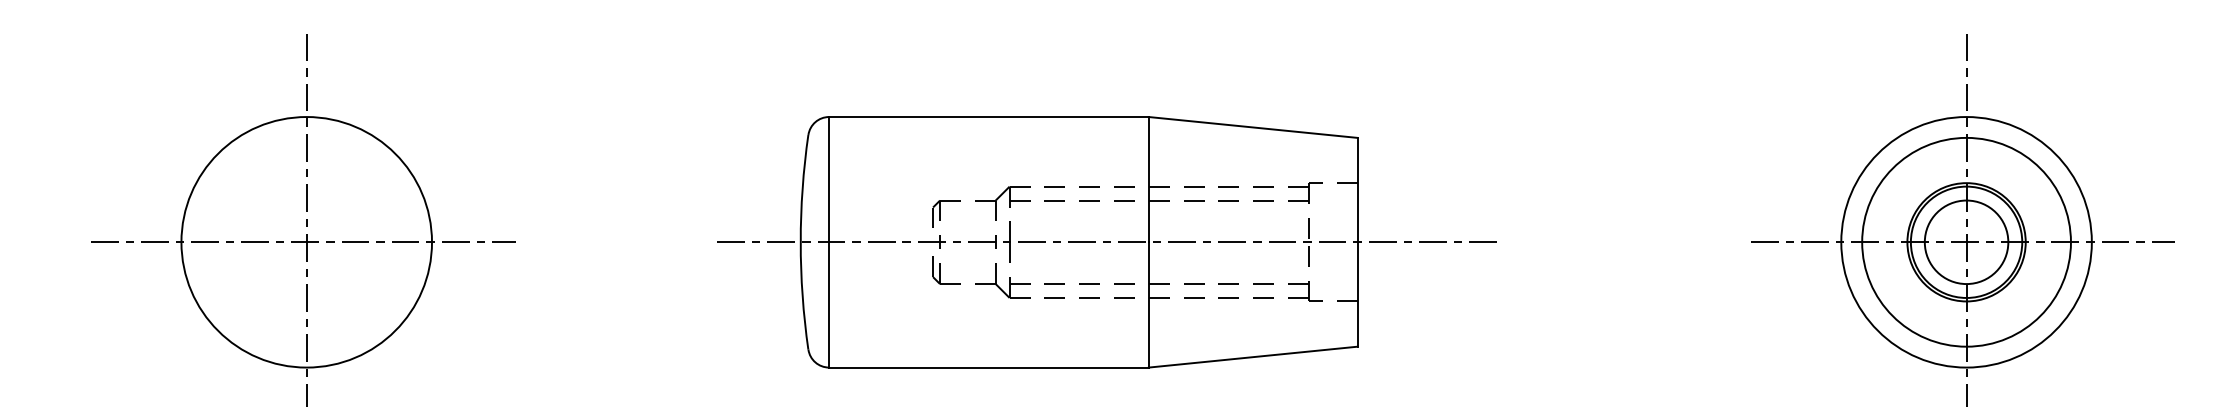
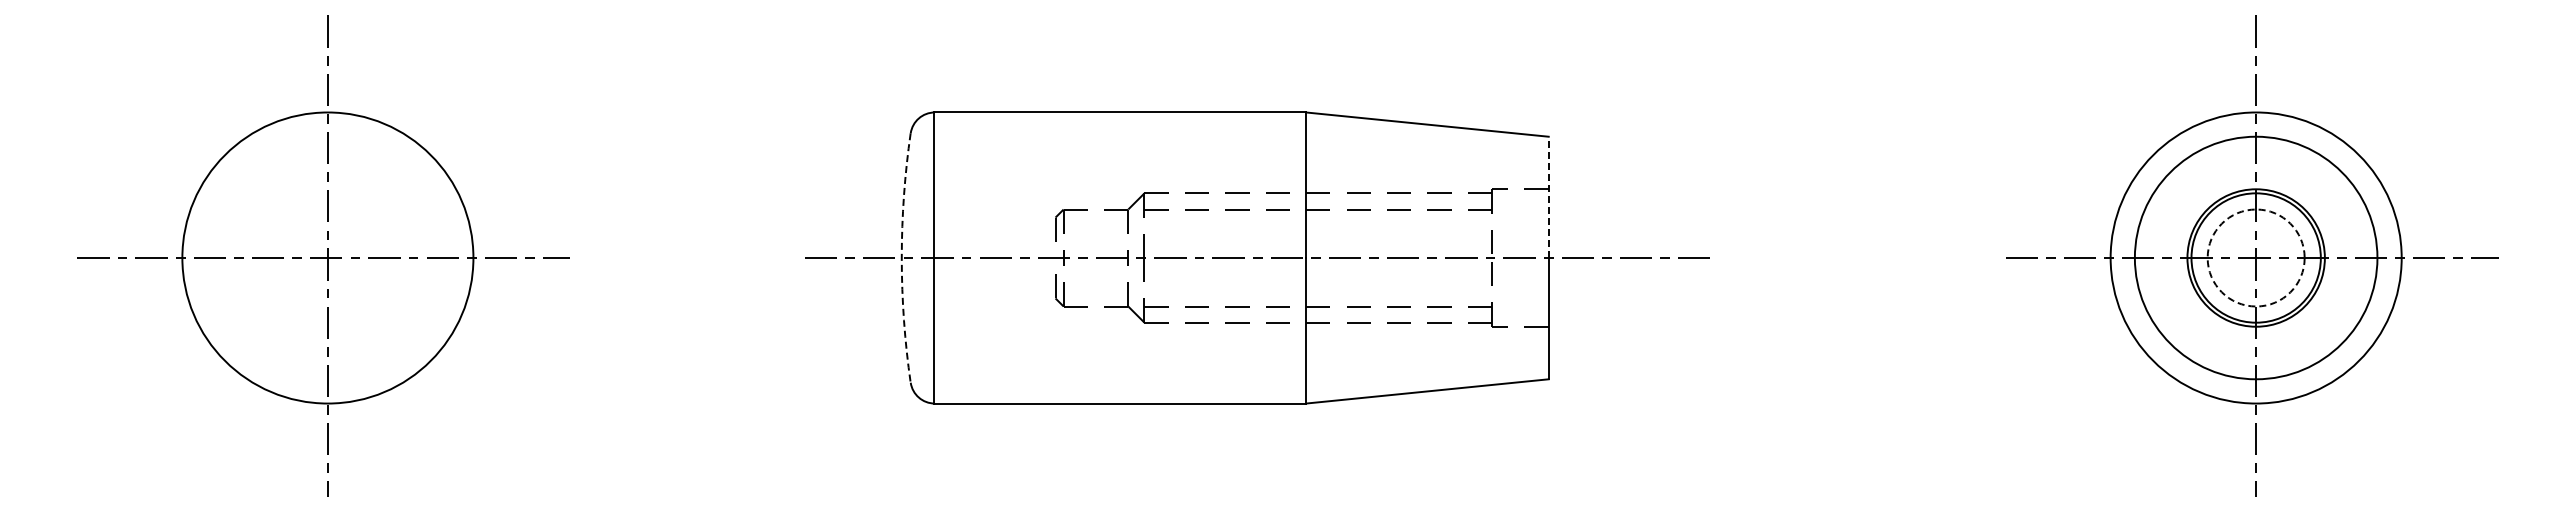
line: (1357, 190) -> (1548, 197), solid -> dashed
circle: (1966, 241) -> (2255, 257), solid -> dashed
arc: (800, 242) -> (901, 258), solid -> dashed

